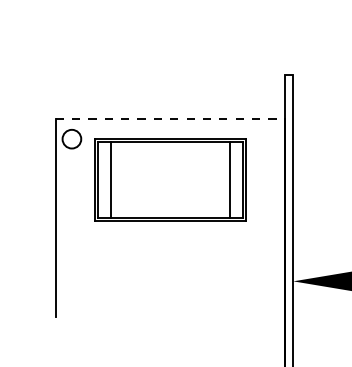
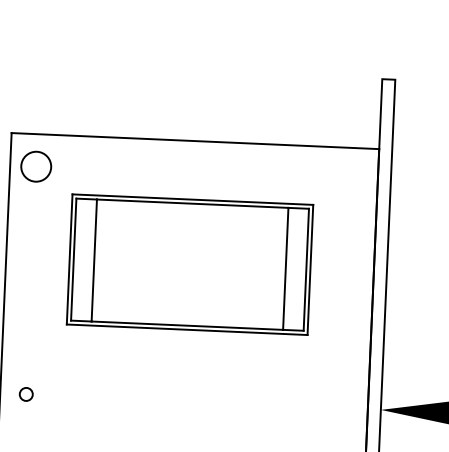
line: (170, 118) -> (195, 140), dashed -> solid
part: (170, 179) -> (190, 263), moved
circle: (71, 281) -> (25, 394), added

